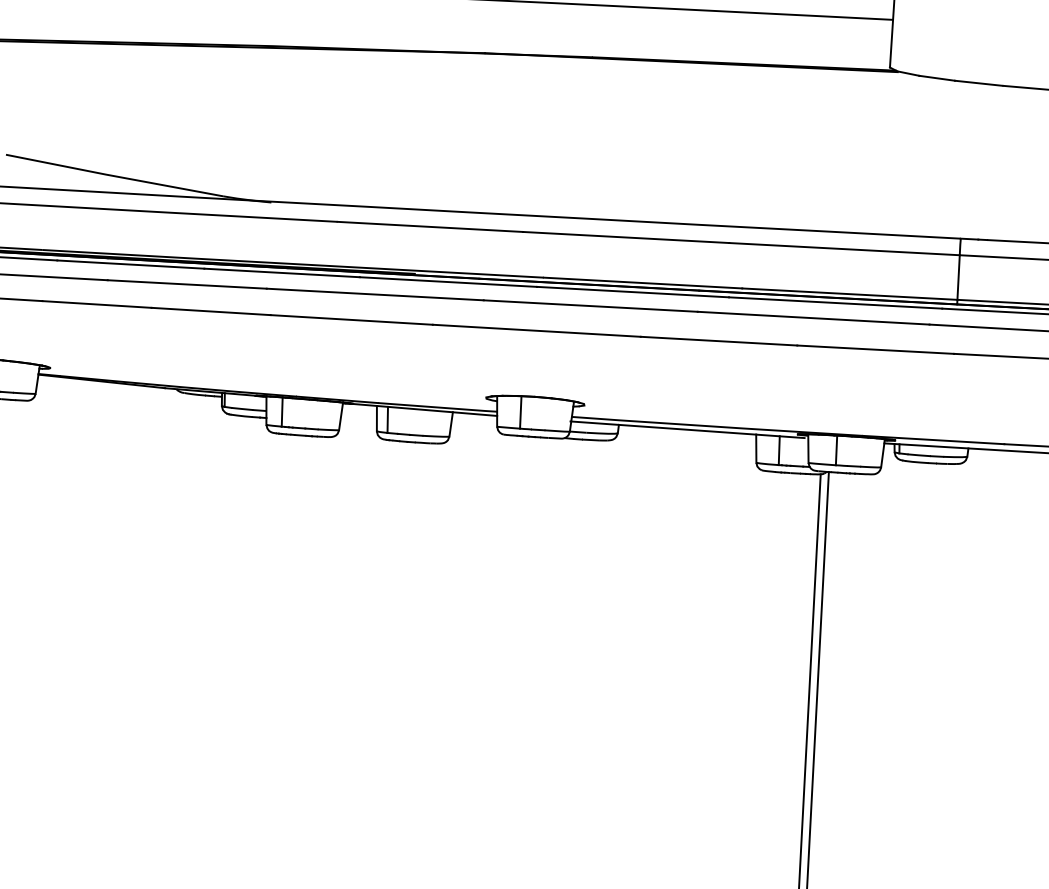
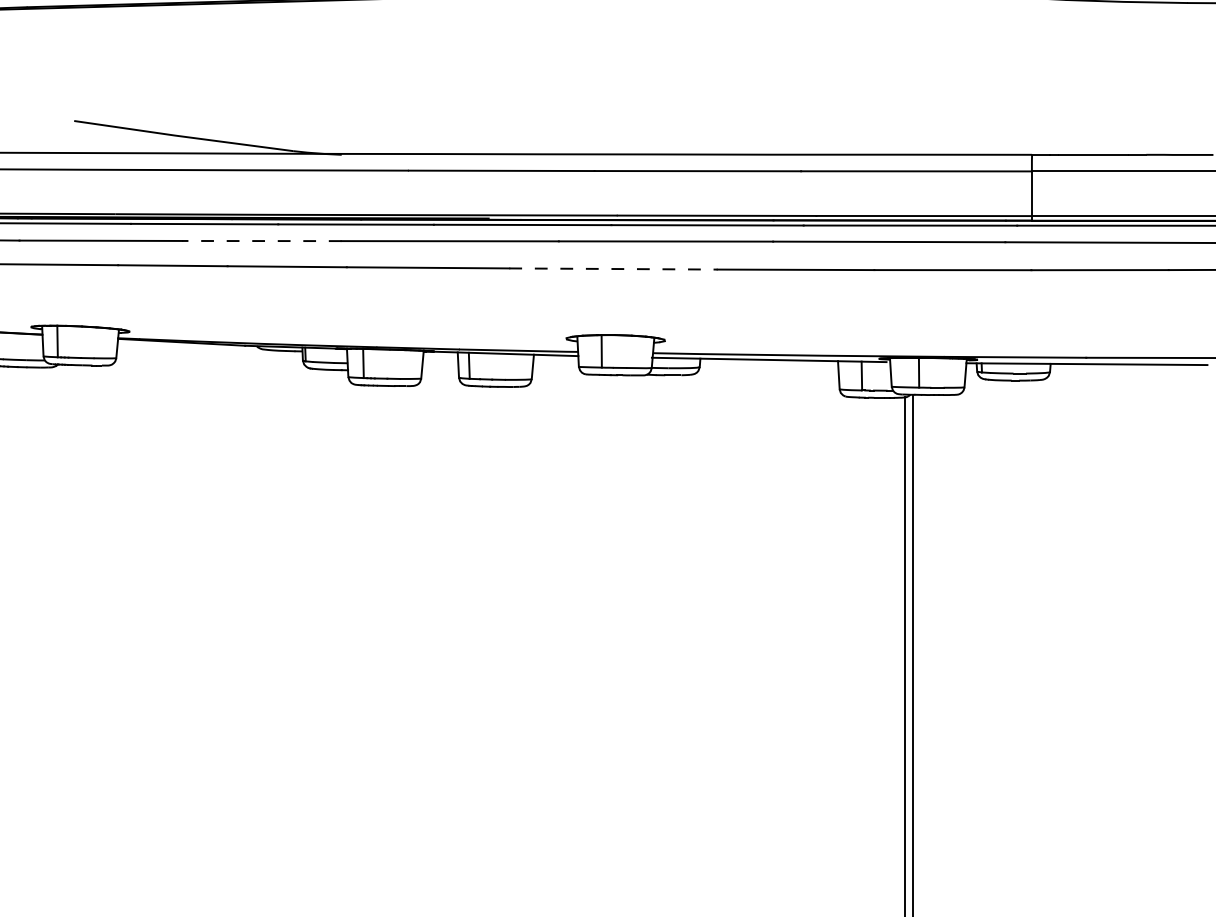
line: (186, 284) -> (261, 241), solid -> dashed
line: (536, 331) -> (613, 269), solid -> dashed

